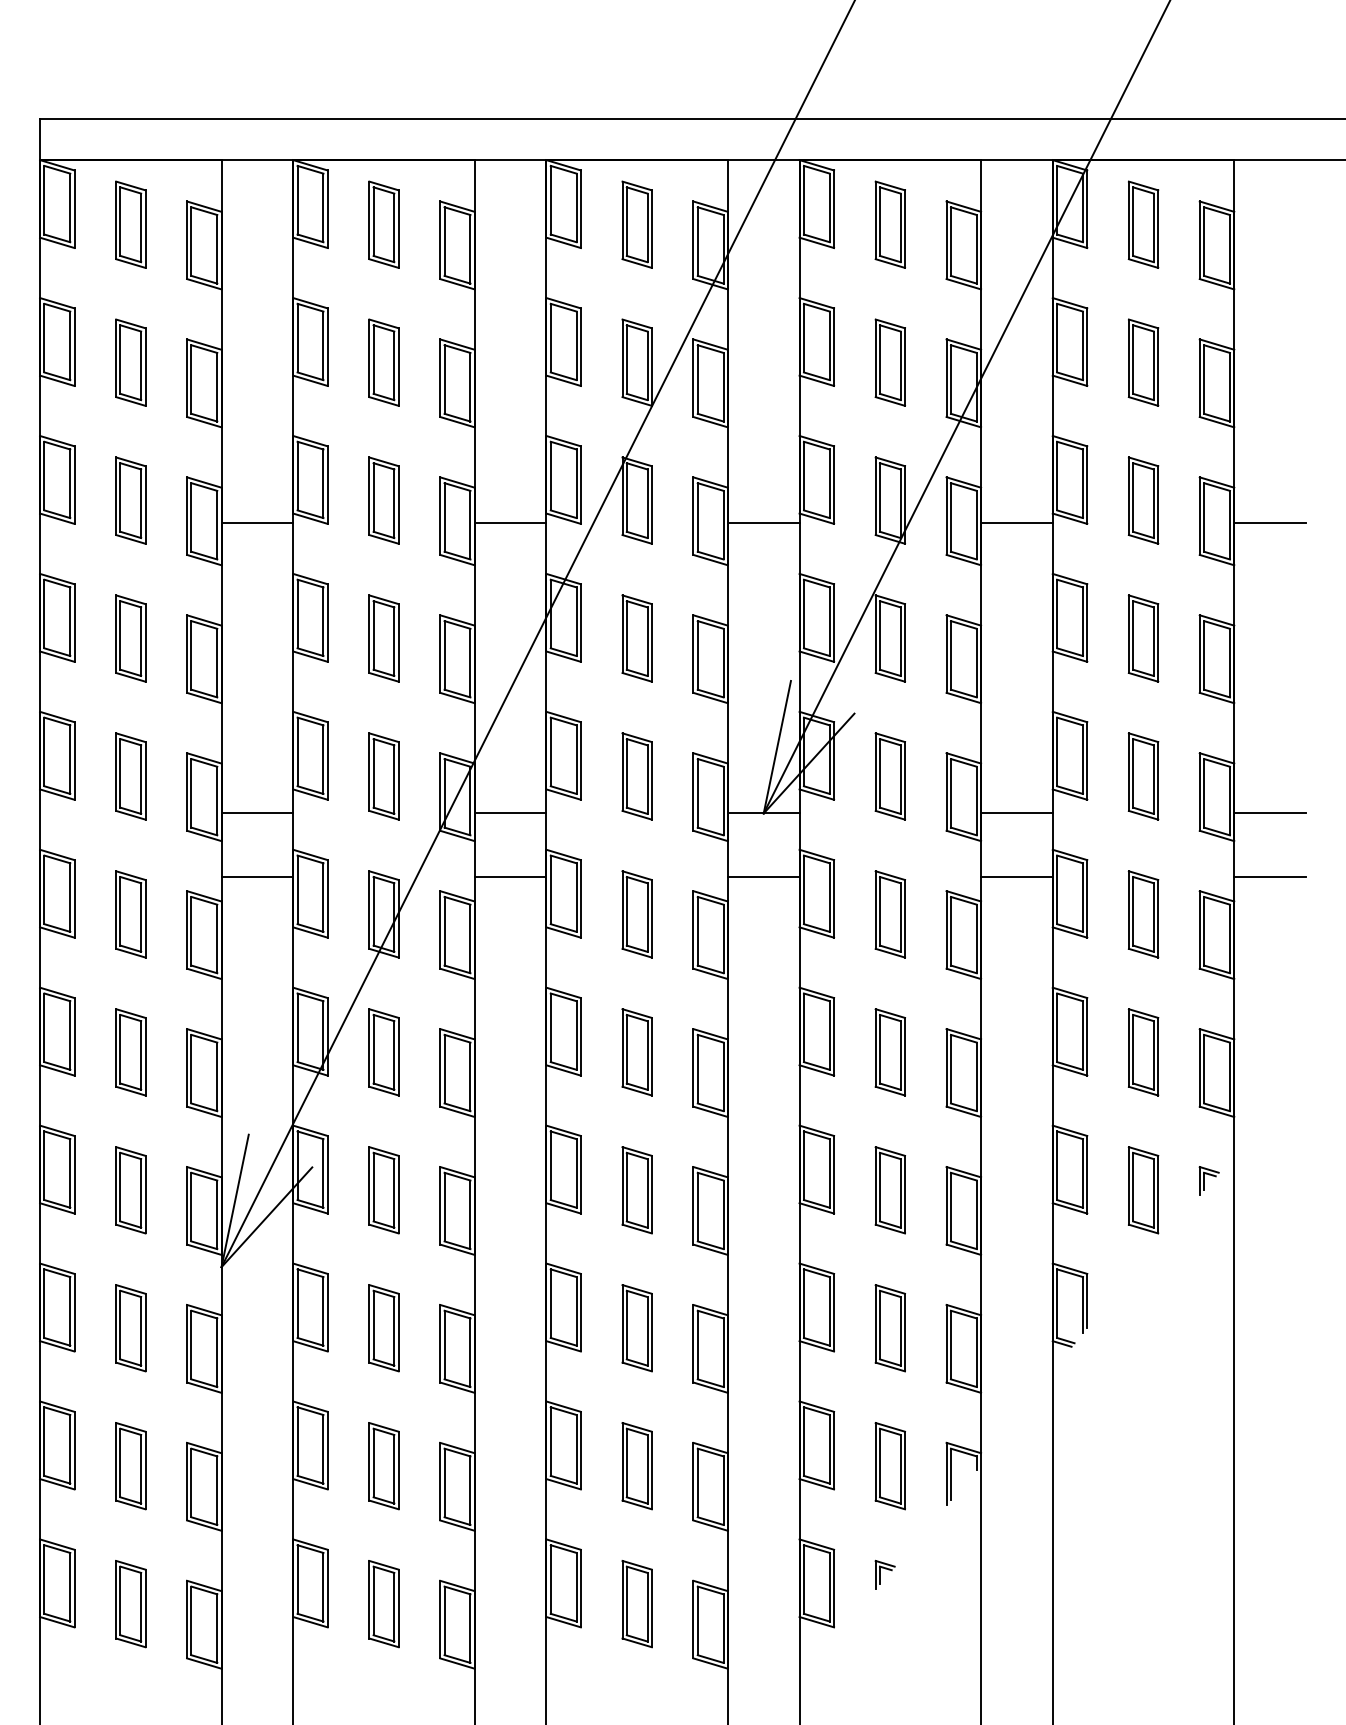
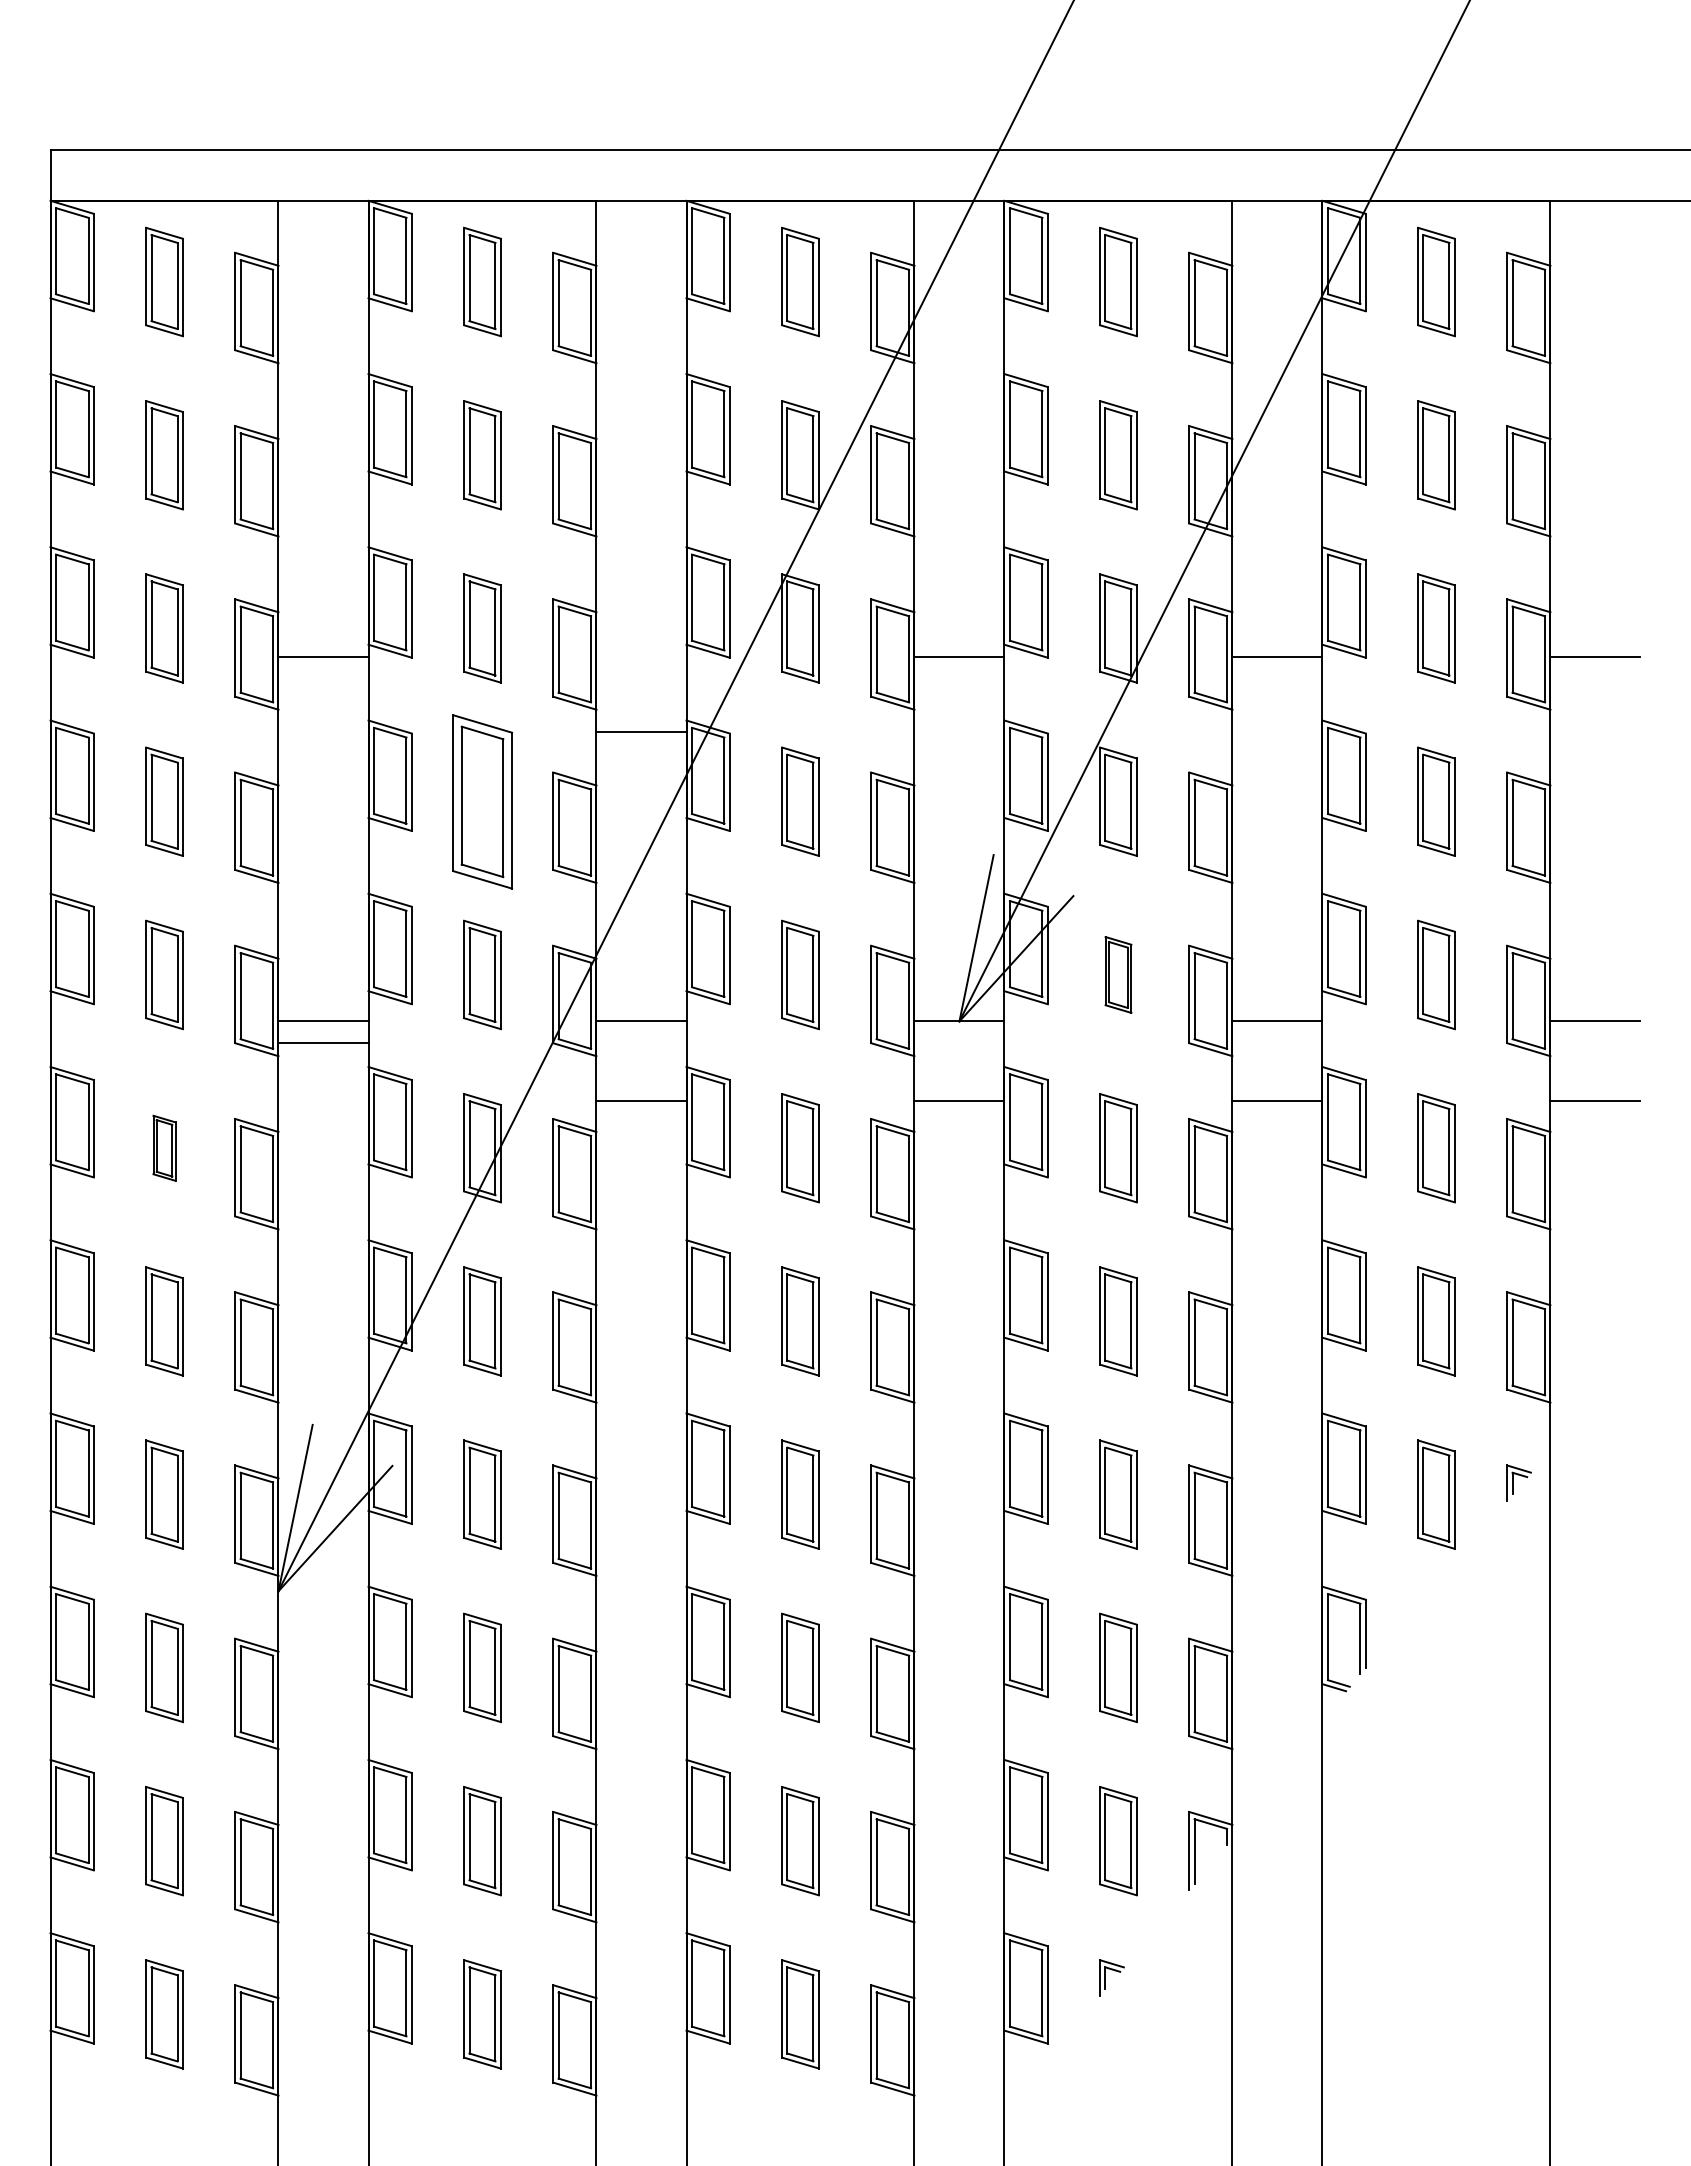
line: (510, 522) -> (641, 731), moved
part: (383, 638) -> (482, 801), size x1.6
part: (890, 776) -> (1118, 974), size x0.7
line: (257, 877) -> (323, 1043), moved
part: (130, 914) -> (164, 1148), size x0.6

